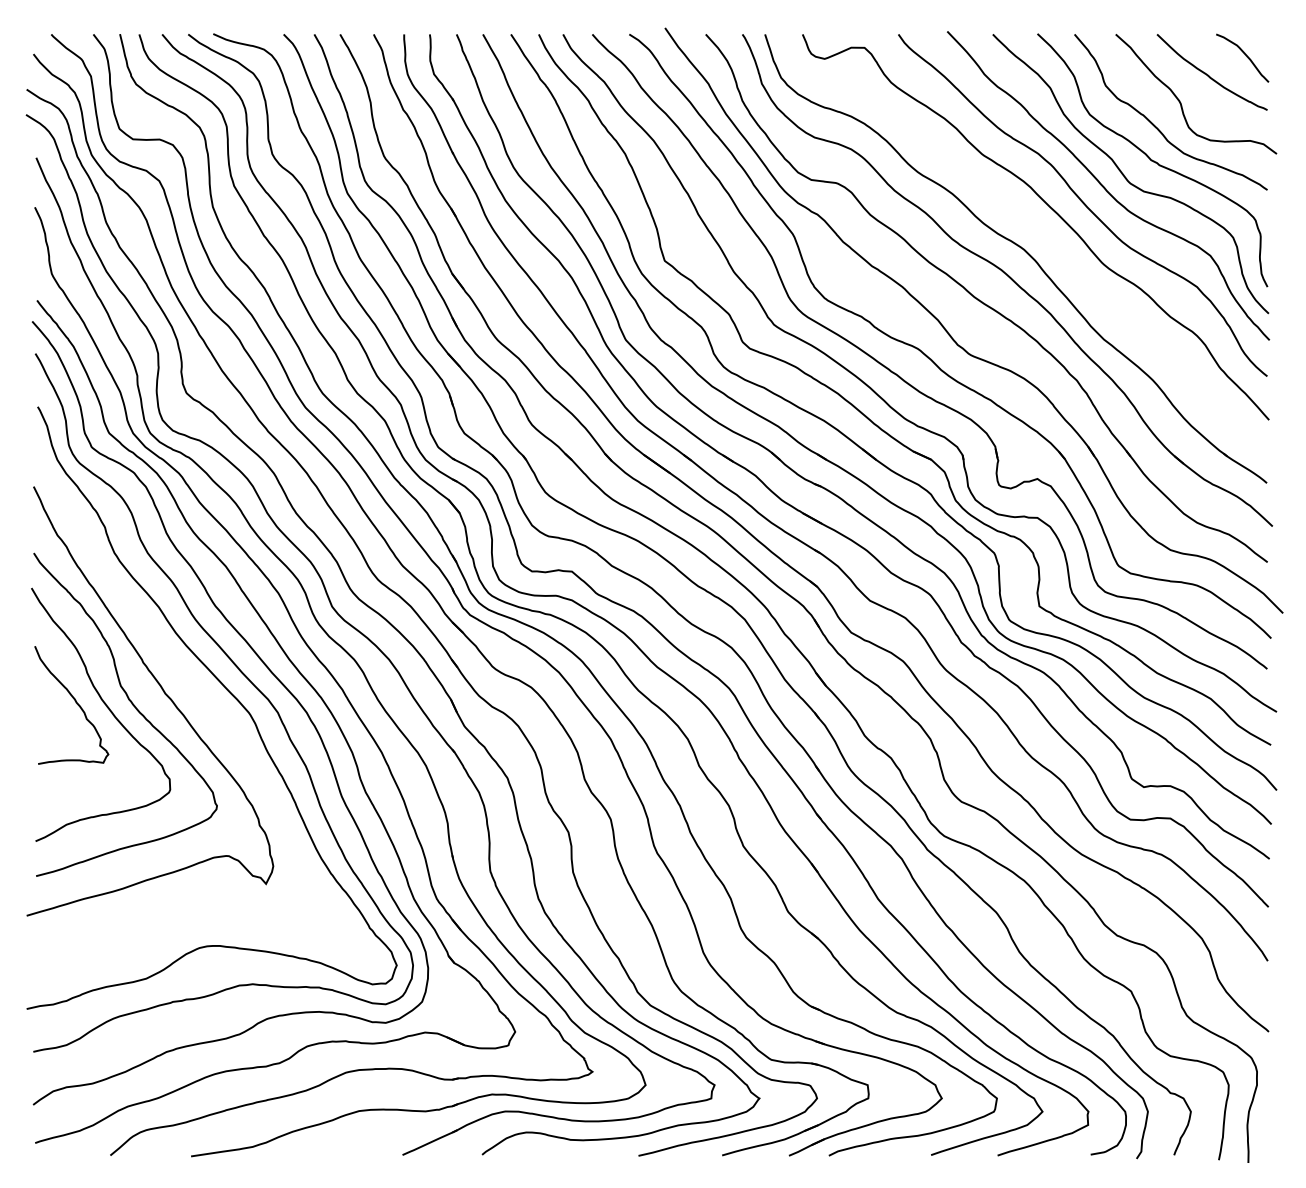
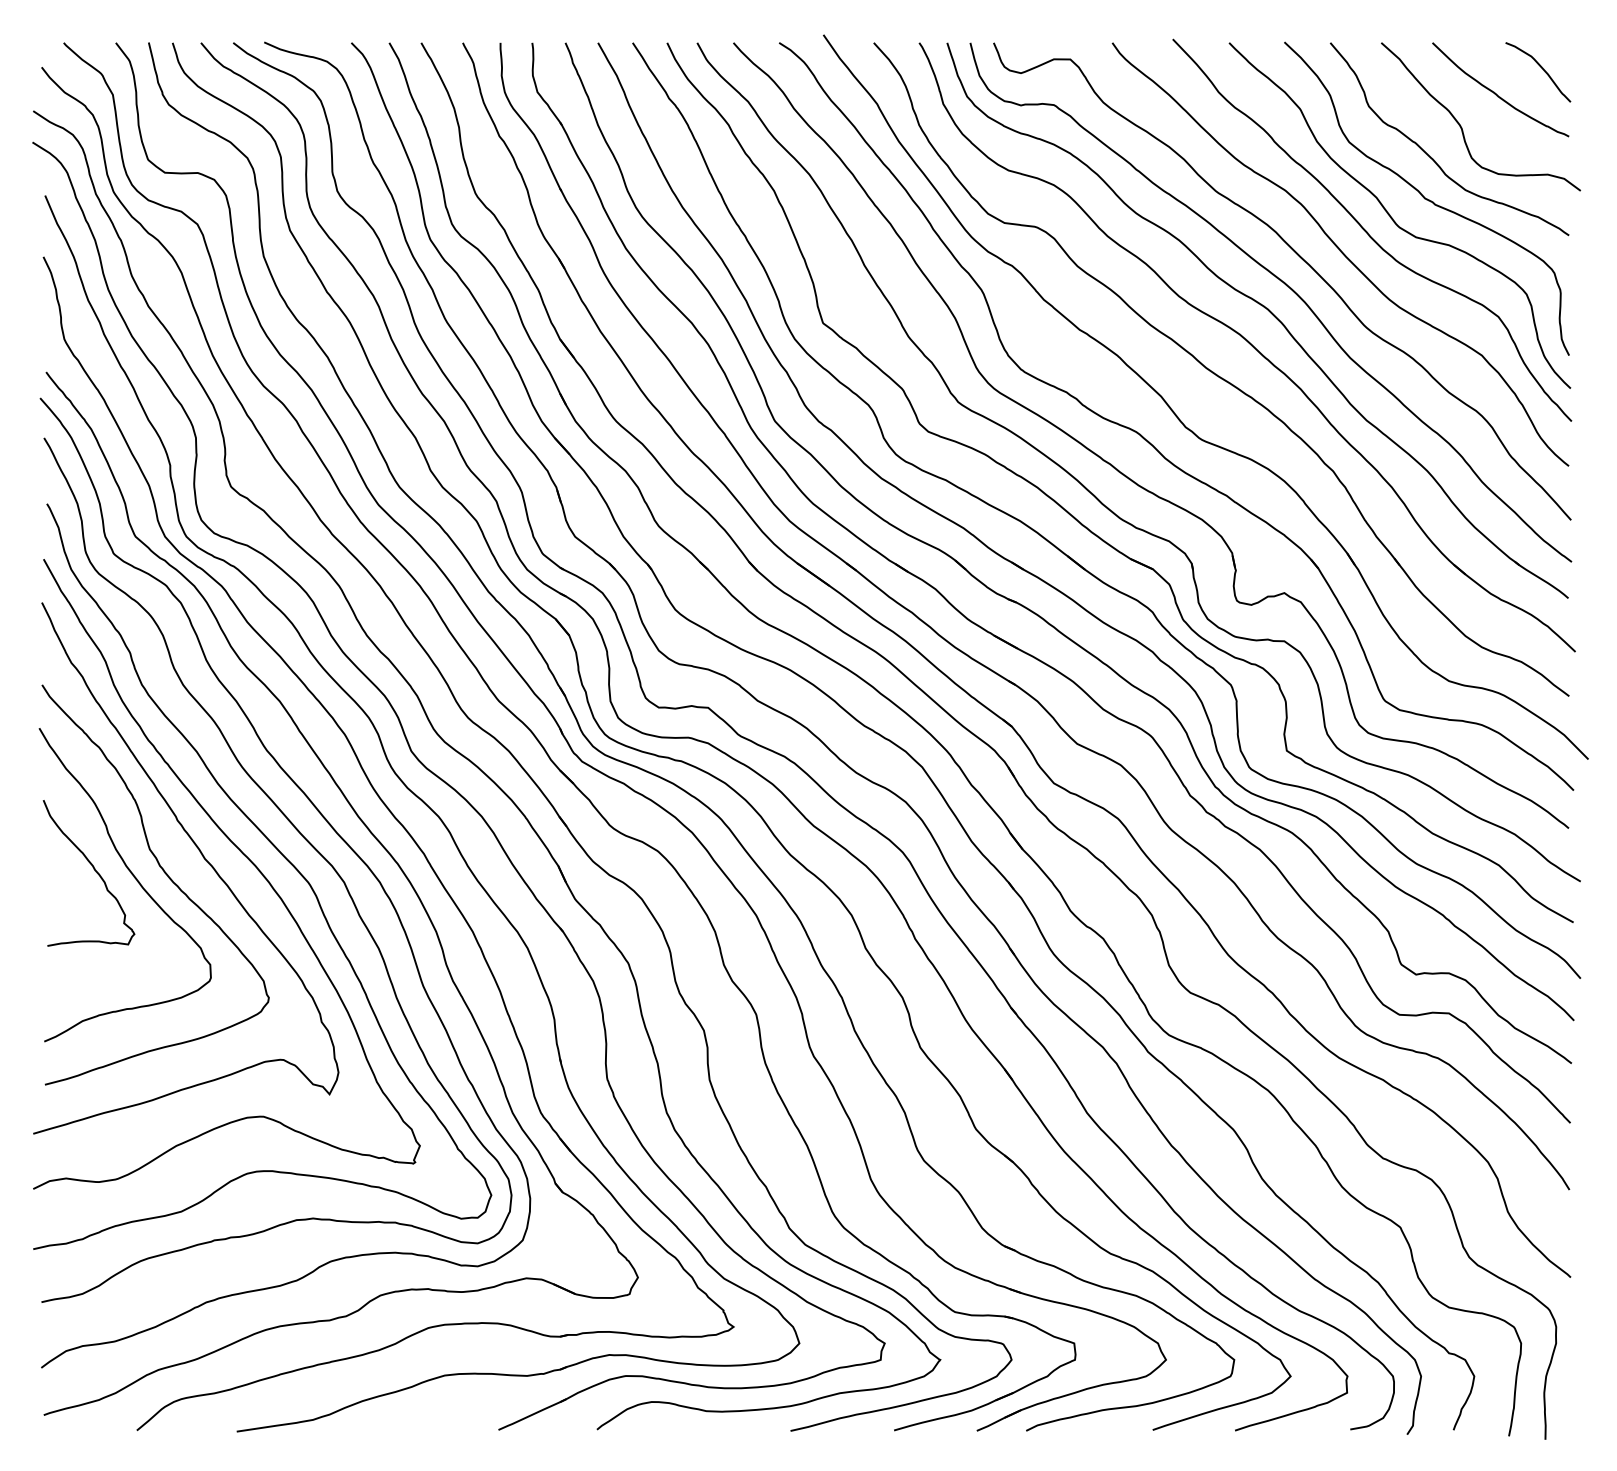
curve: (1039, 231) -> (1286, 286), added
curve: (197, 691) -> (244, 856), added

